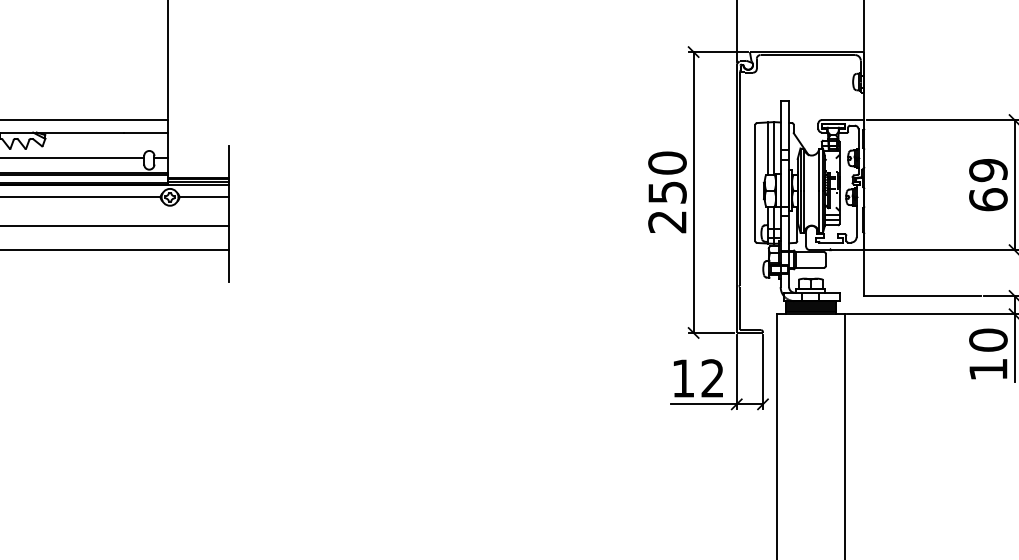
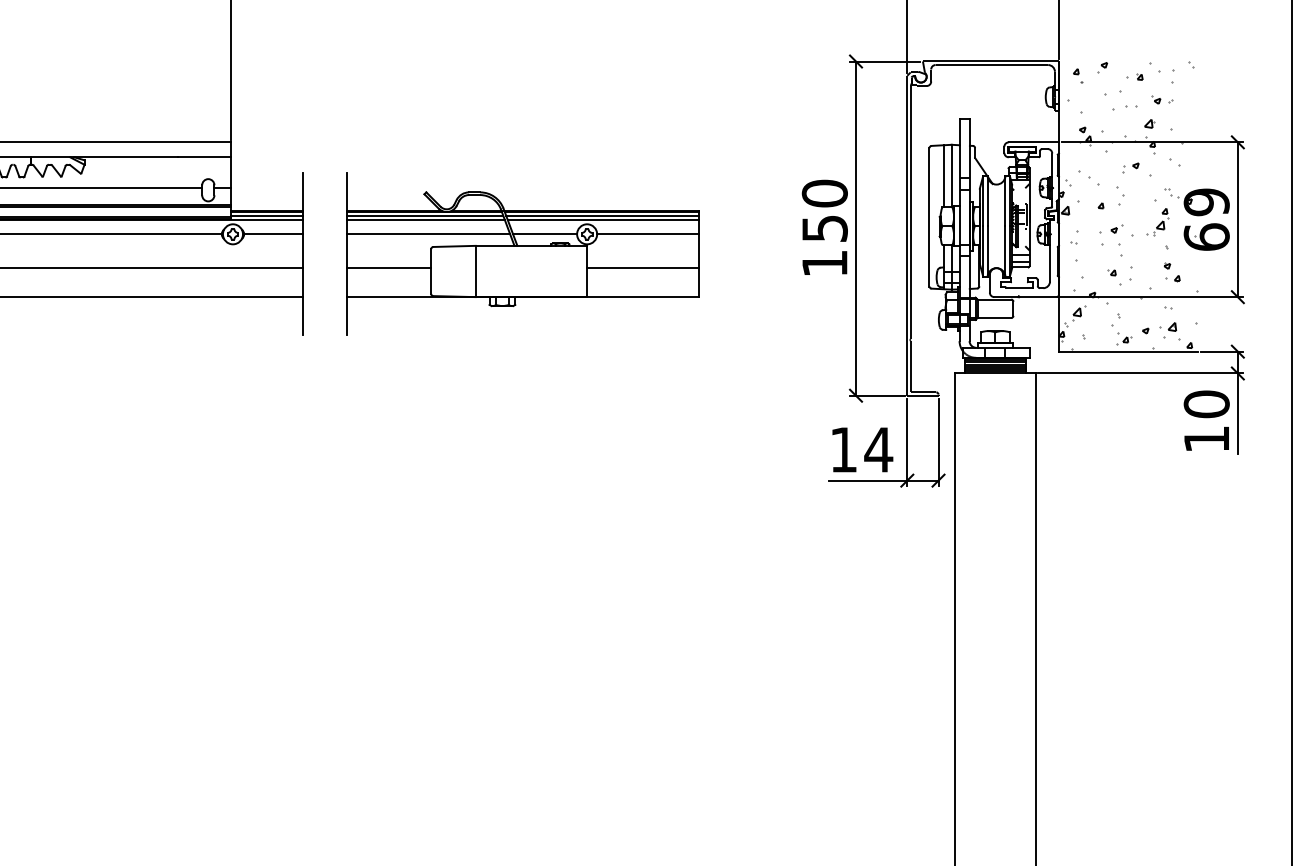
hatch: (921, 173) -> (1127, 205), added
part: (413, 213) -> (522, 253), added
text: (667, 221) -> (824, 263), 250 -> 150
text: (712, 378) -> (878, 449), 12 -> 14

